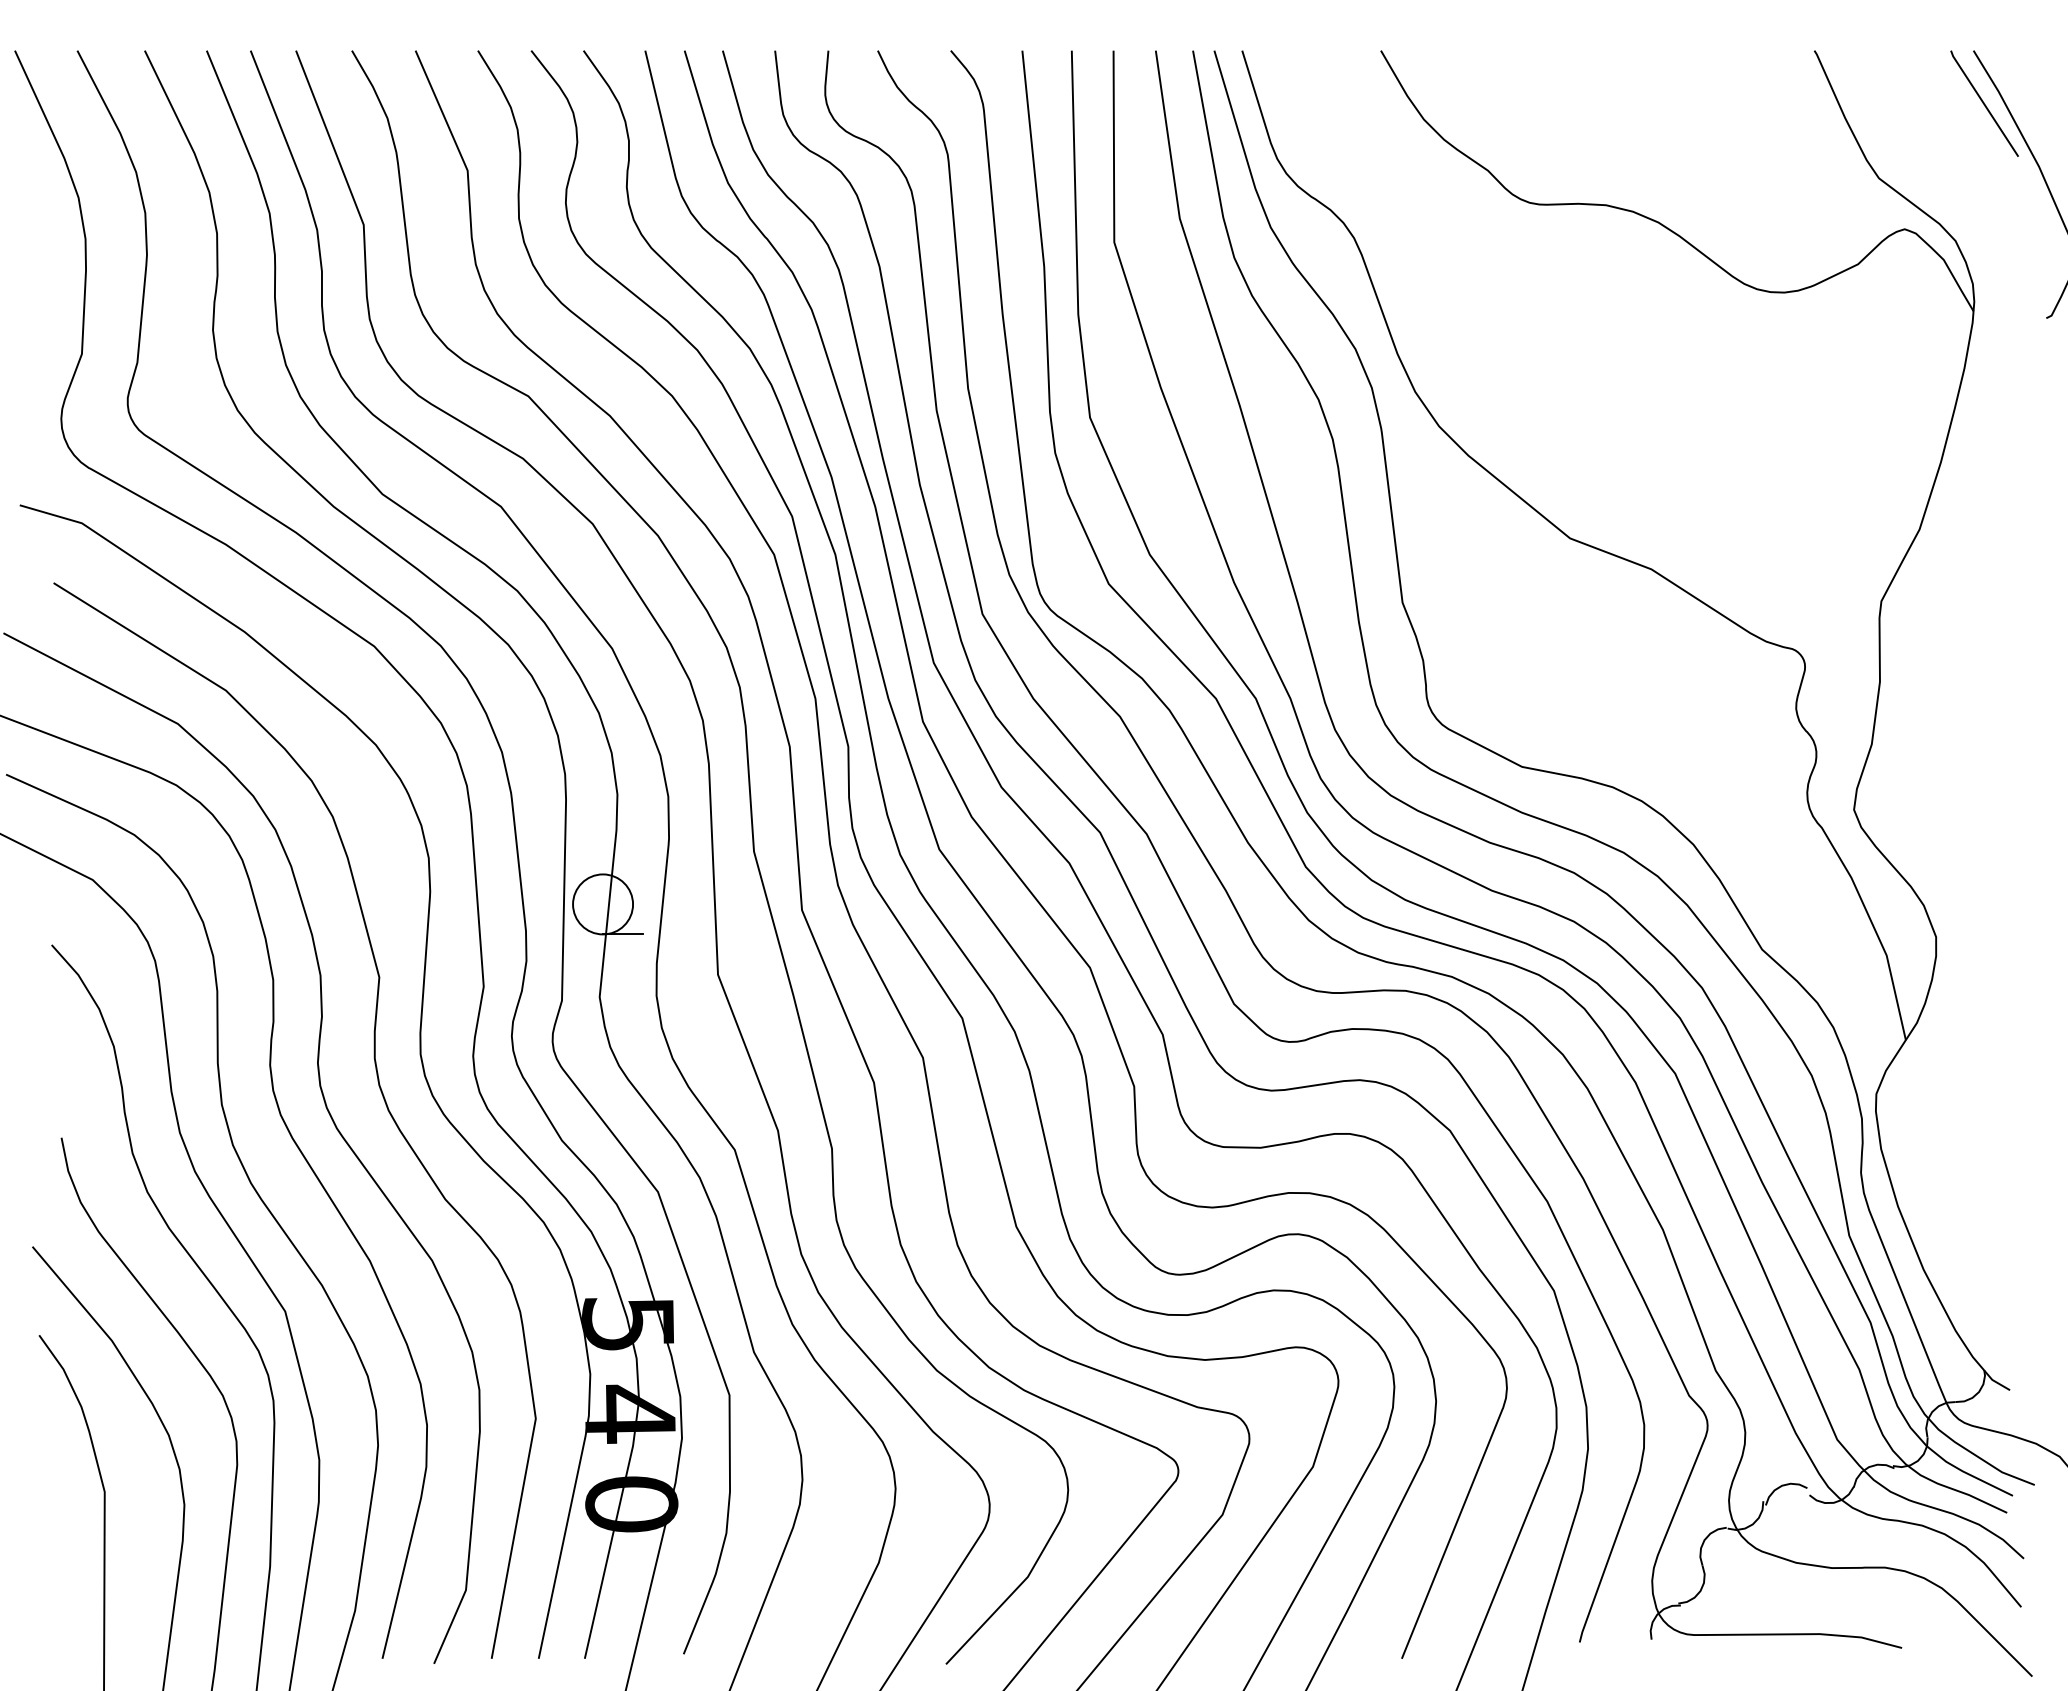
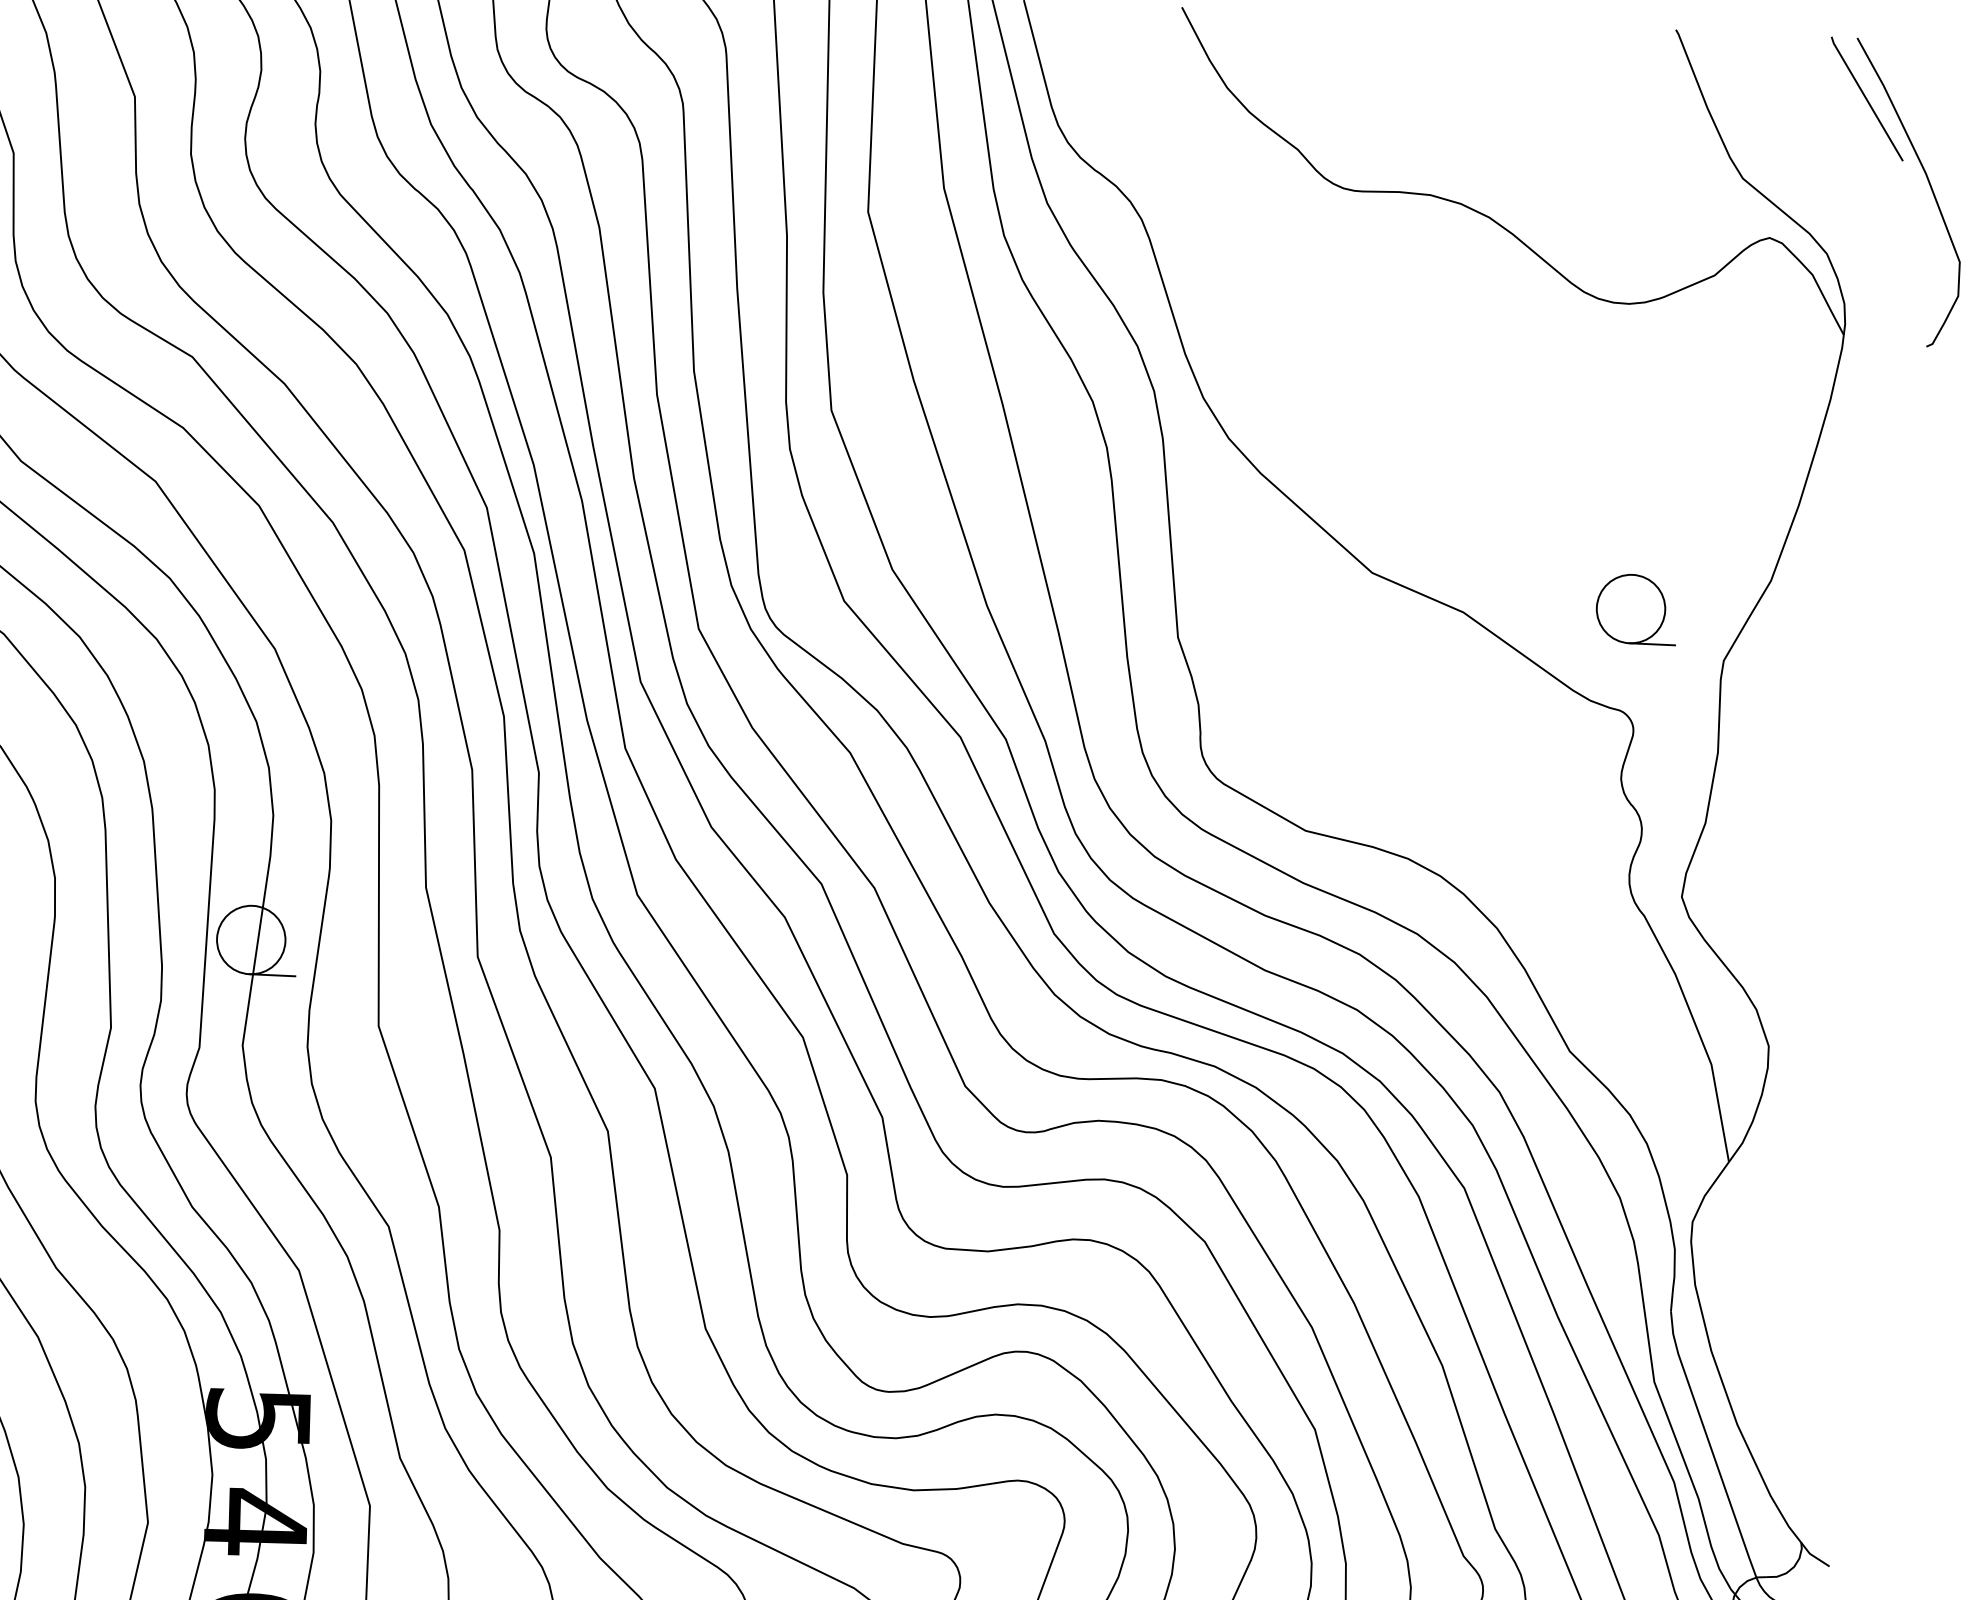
part: (1802, 559) -> (1636, 609), added

